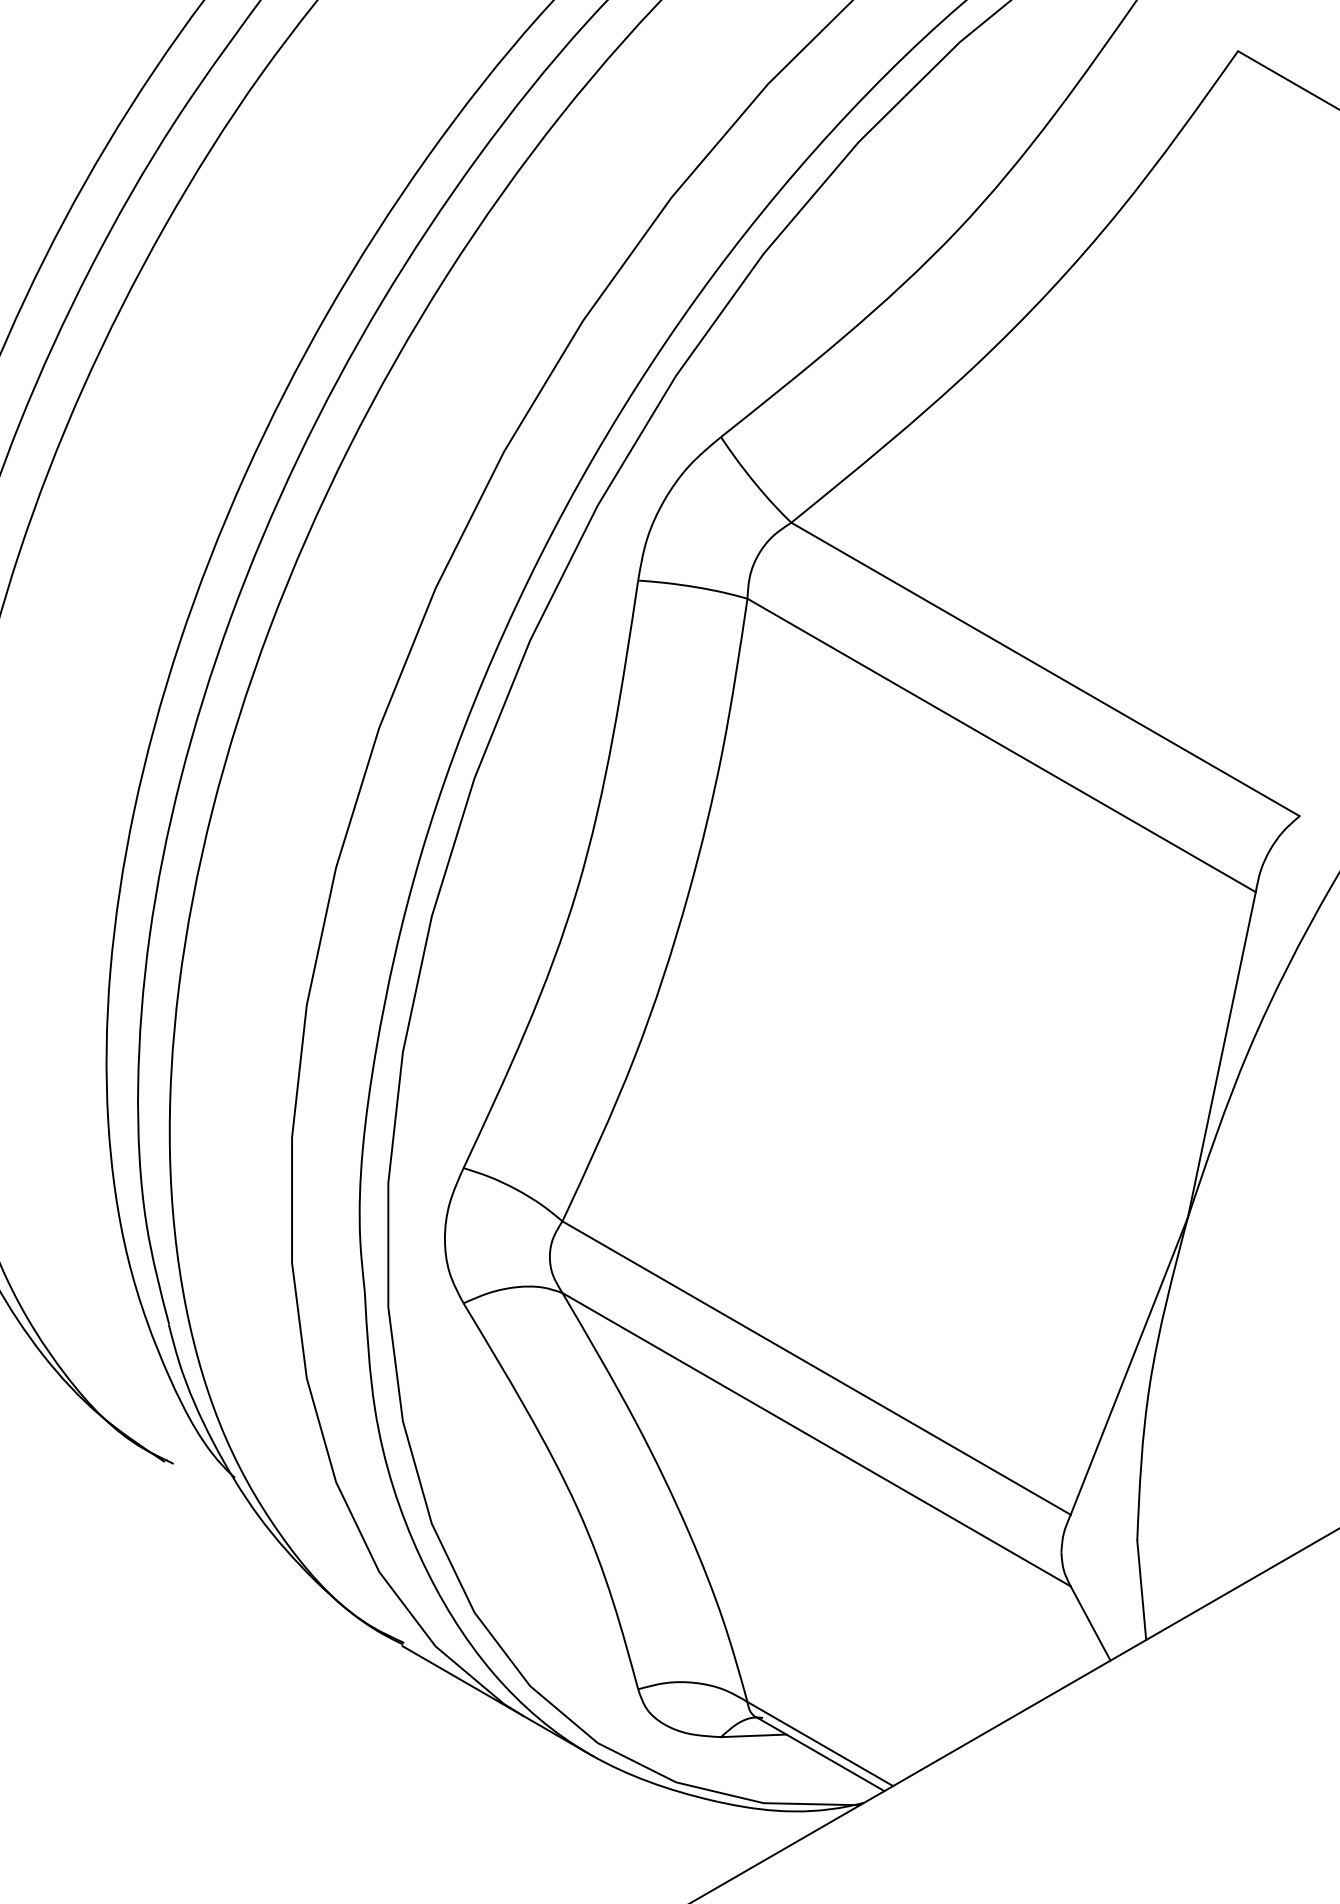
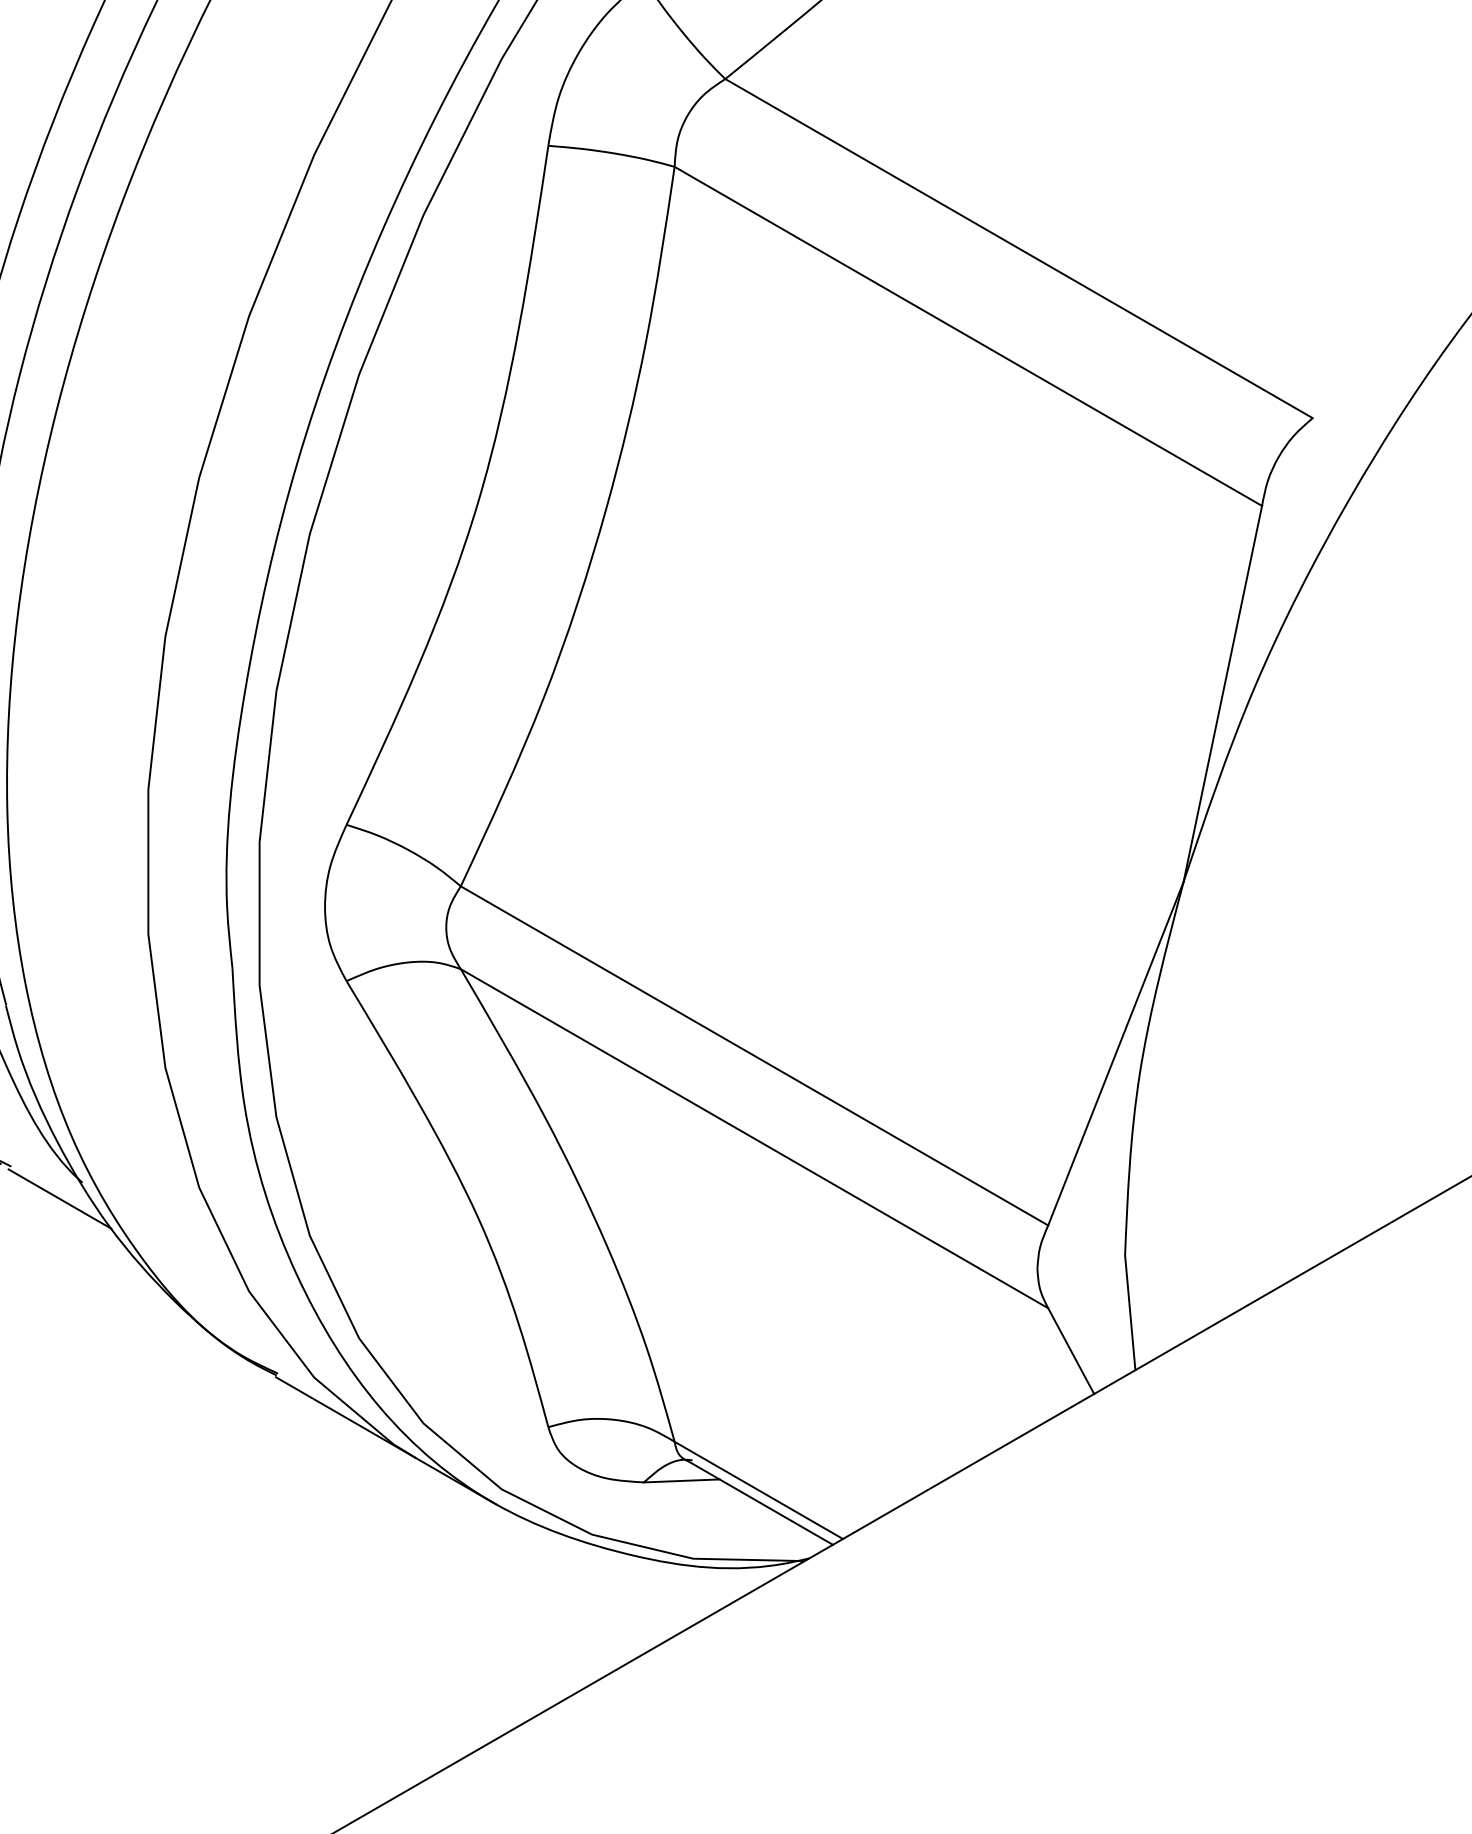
line: (215, 1491) -> (59, 1198), added

